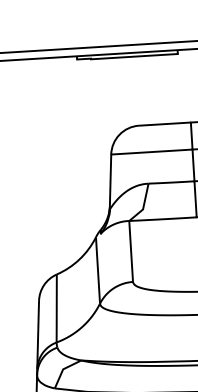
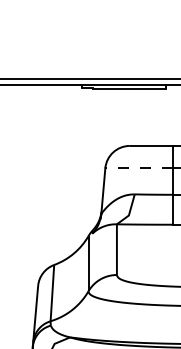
line: (151, 152) -> (138, 168), solid -> dashed

